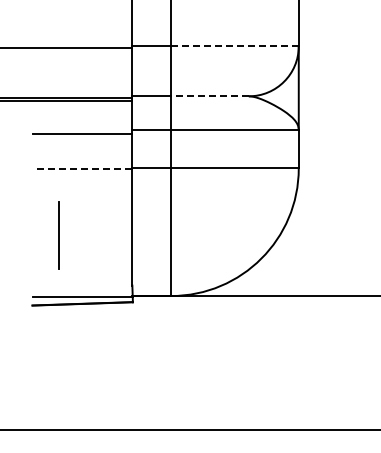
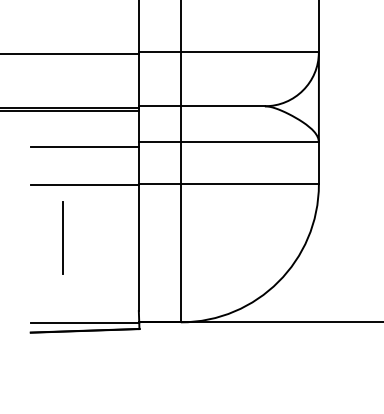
line: (234, 46) -> (249, 52), dashed -> solid
line: (210, 96) -> (223, 106), dashed -> solid
line: (82, 169) -> (84, 185), dashed -> solid
line: (58, 235) -> (62, 238), moved

